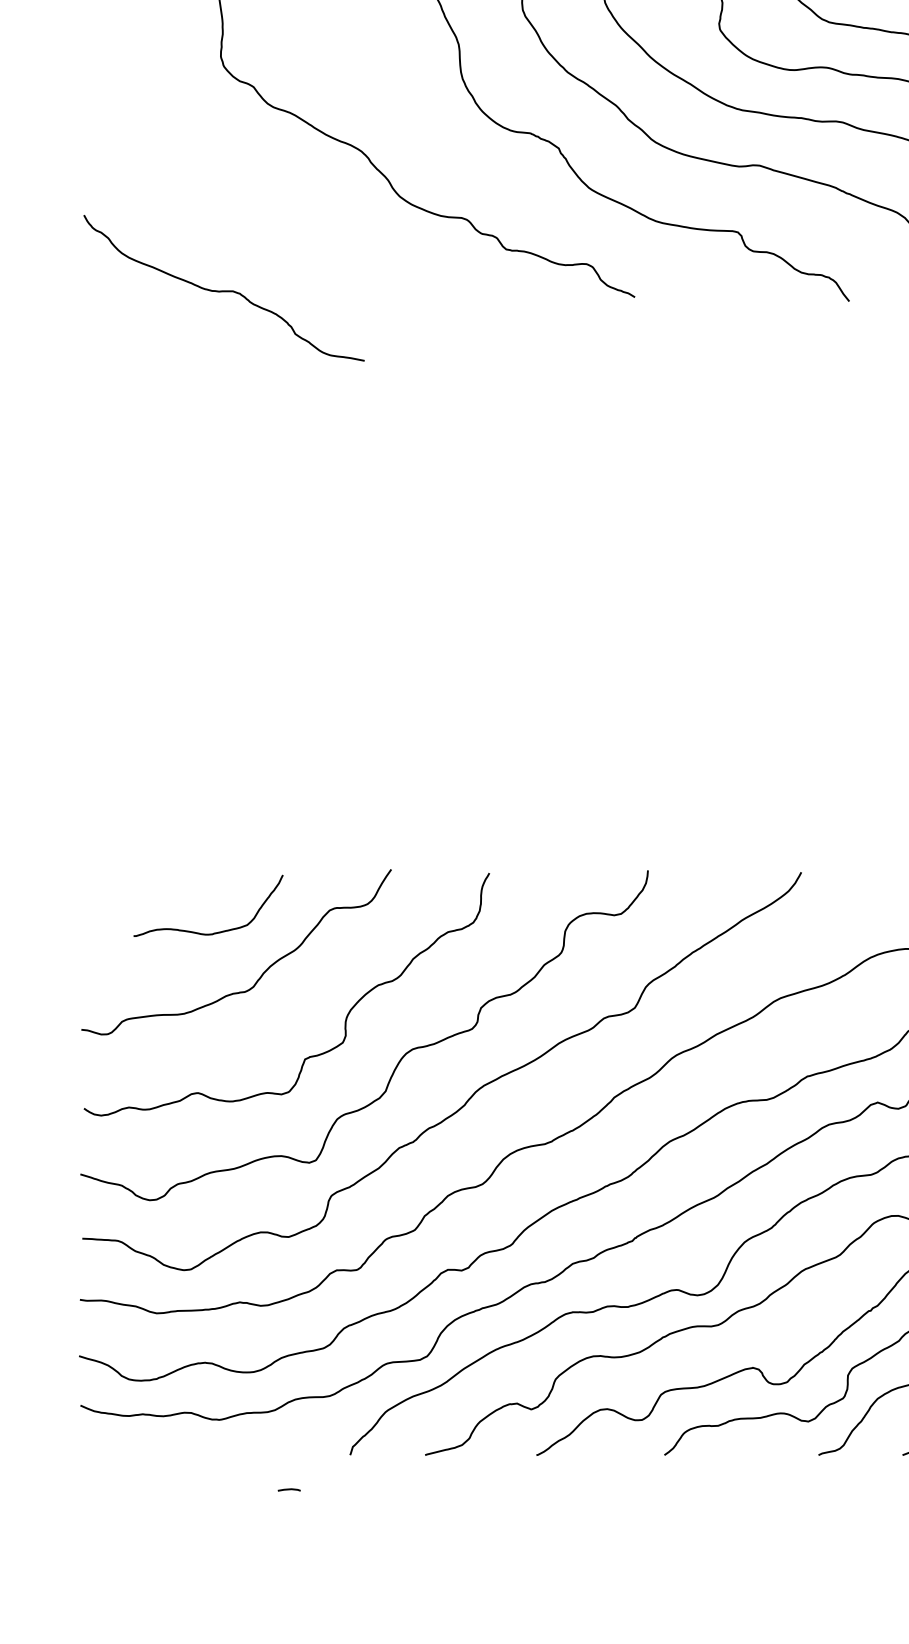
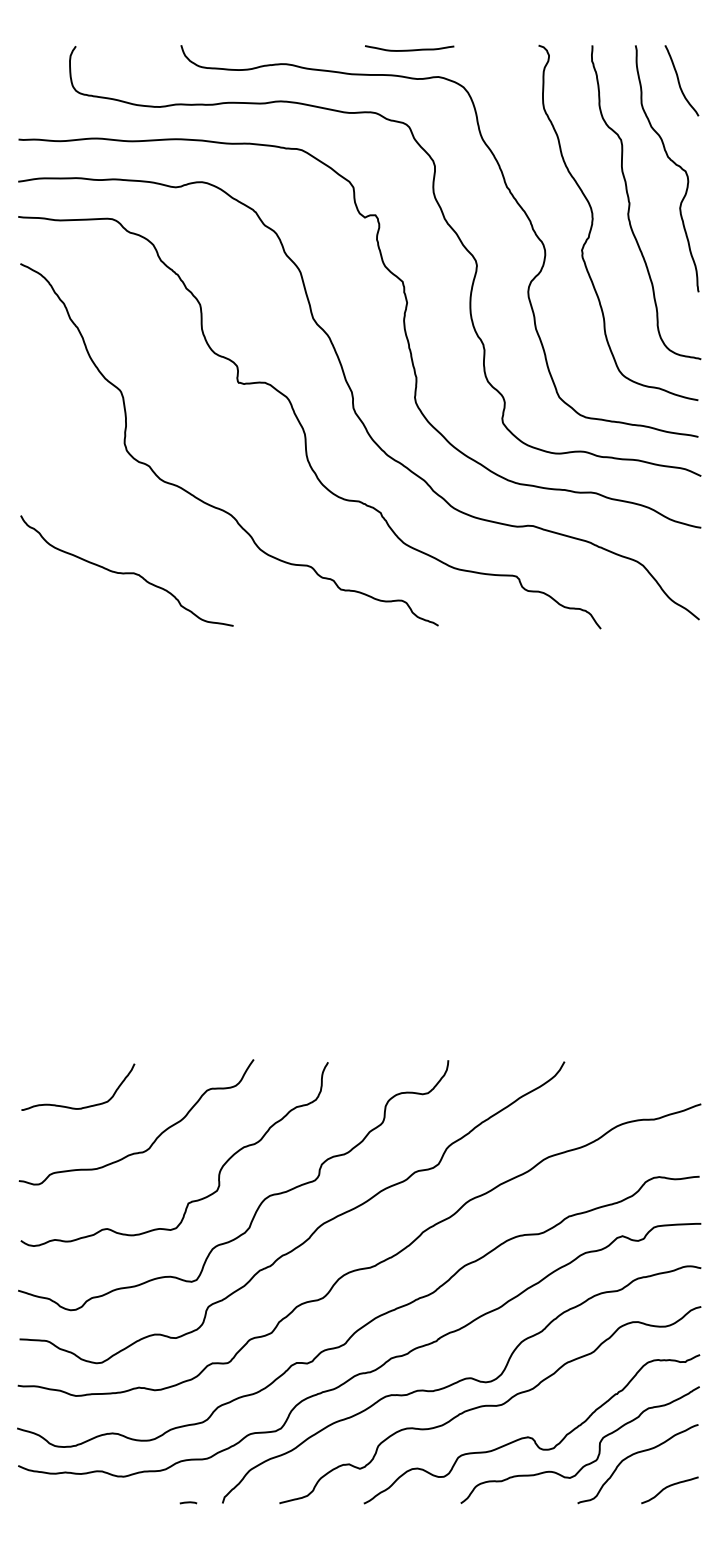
curve: (223, 290) -> (126, 572), moved
curve: (216, 931) -> (84, 1106), moved
line: (289, 1489) -> (188, 1502), moved

